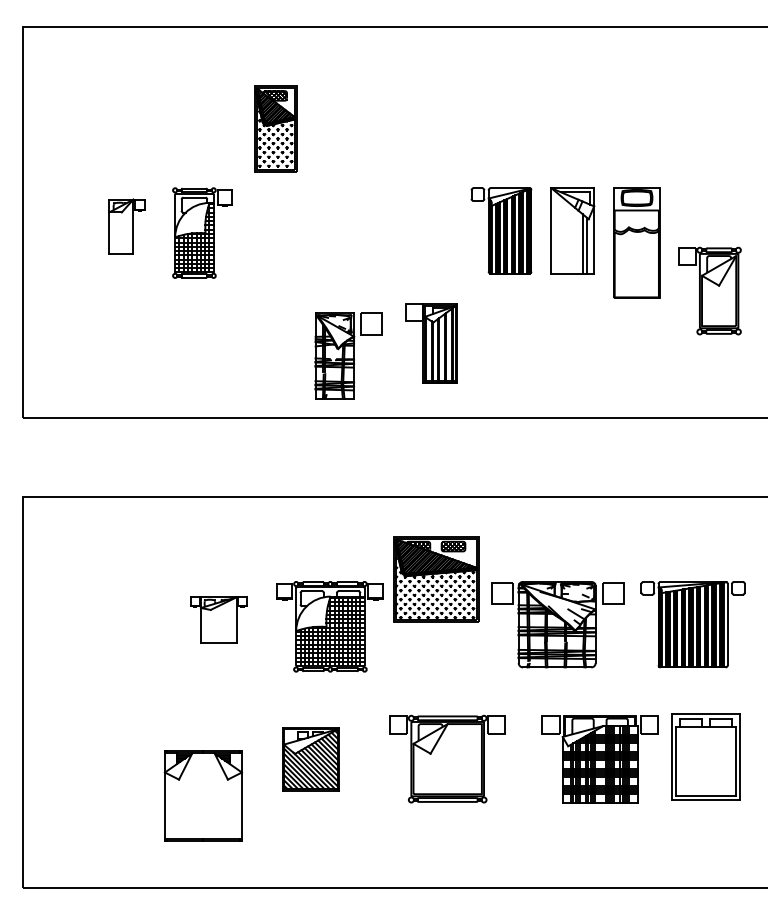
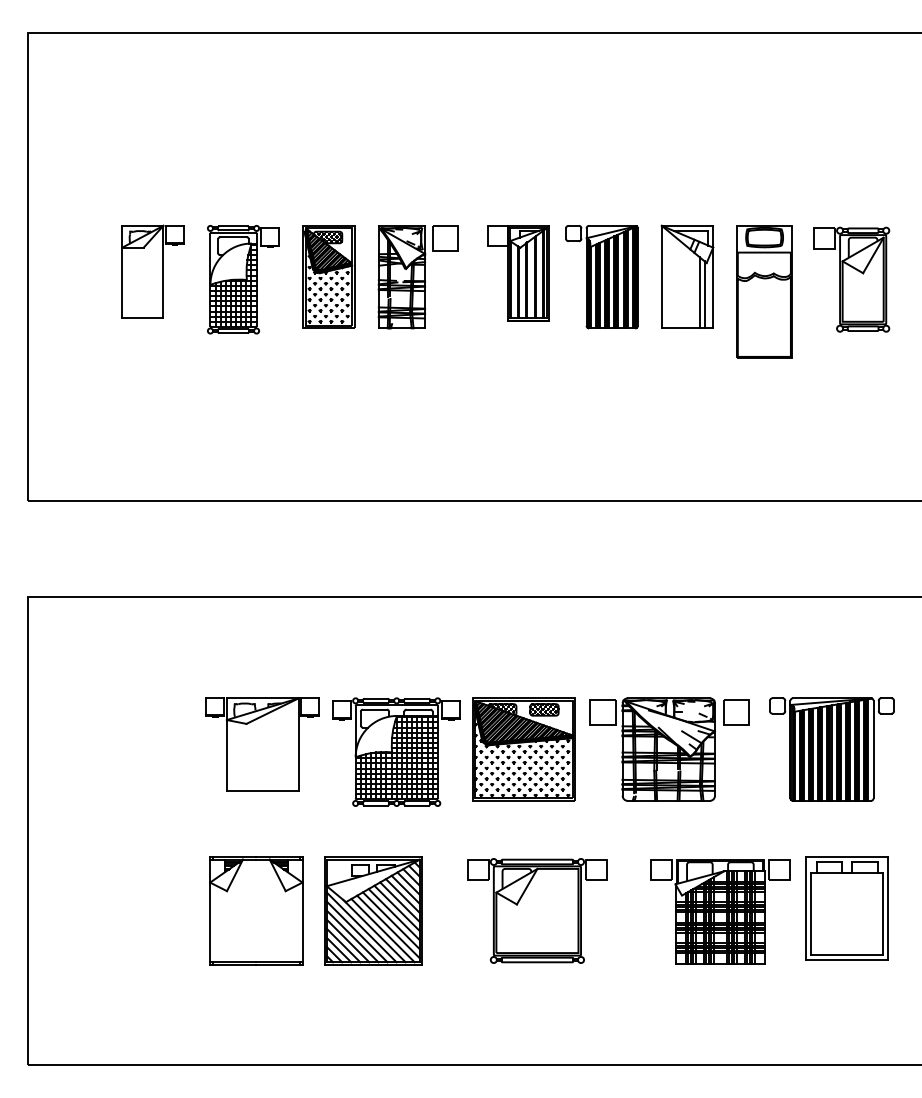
part: (275, 128) -> (328, 276), moved
part: (126, 226) -> (152, 271), size x1.43
part: (709, 290) -> (851, 279), moved
part: (431, 343) -> (518, 273), moved
part: (348, 355) -> (418, 276), moved
part: (436, 579) -> (524, 749), moved
part: (218, 619) -> (262, 743), size x1.67
part: (310, 758) -> (372, 910), size x1.43
part: (203, 795) -> (256, 910), moved

